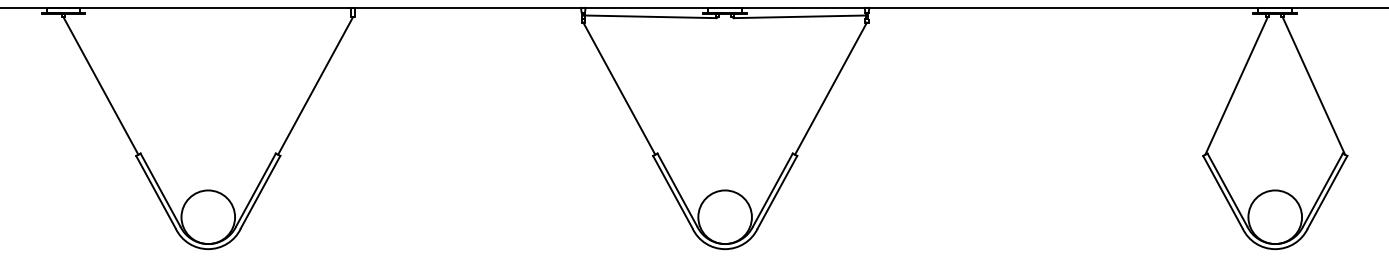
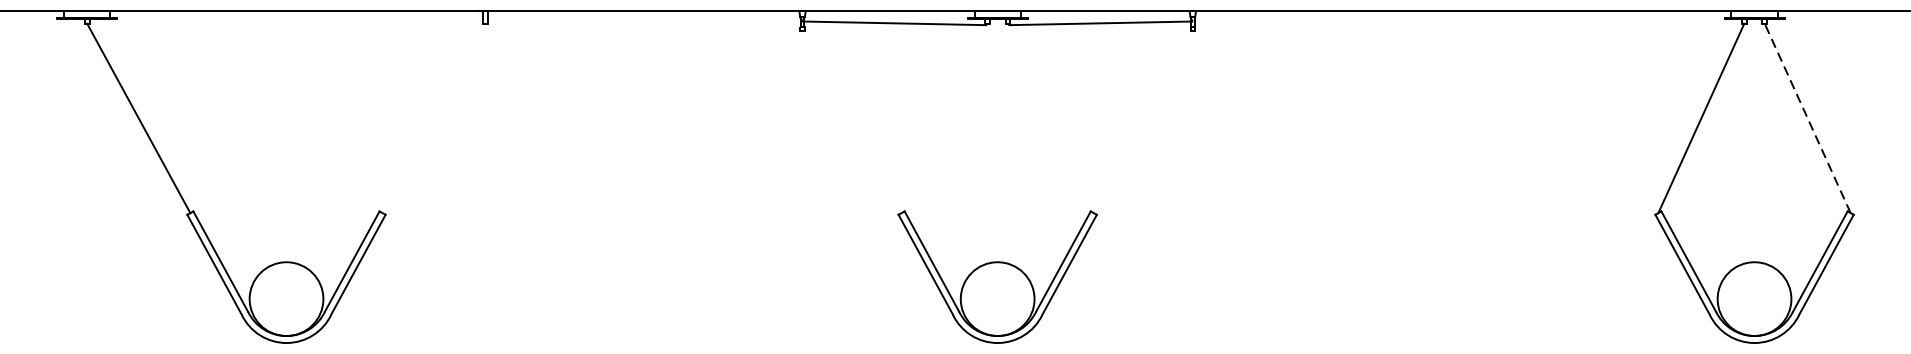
line: (315, 85) -> (434, 117), removed
line: (1313, 85) -> (1807, 117), solid -> dashed
line: (619, 88) -> (852, 121), removed
line: (830, 88) -> (1142, 121), removed

